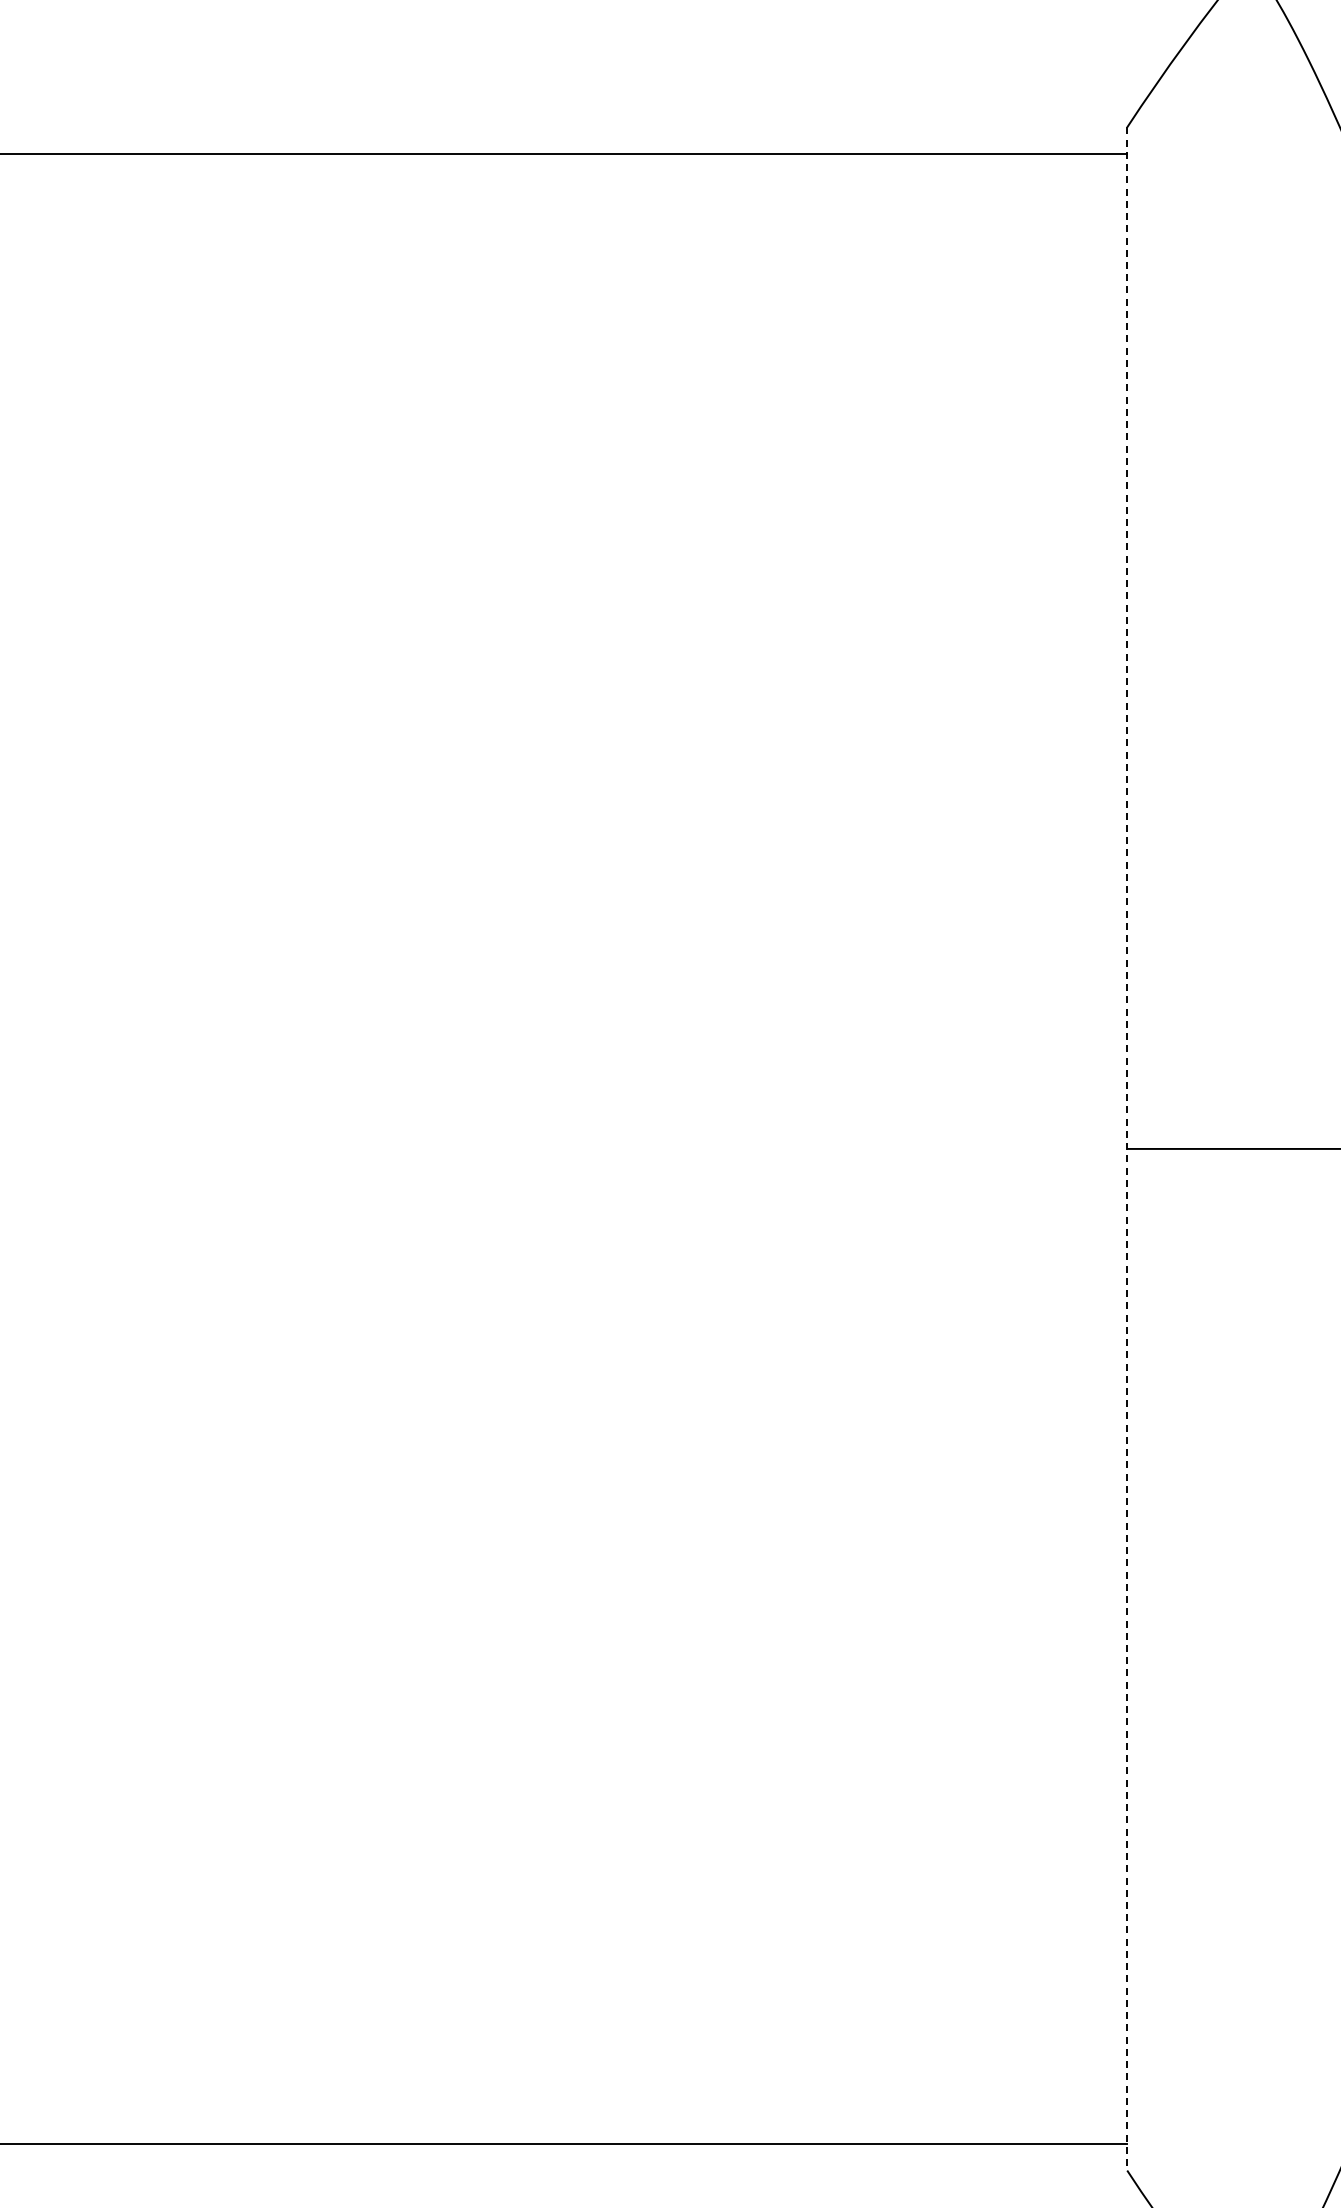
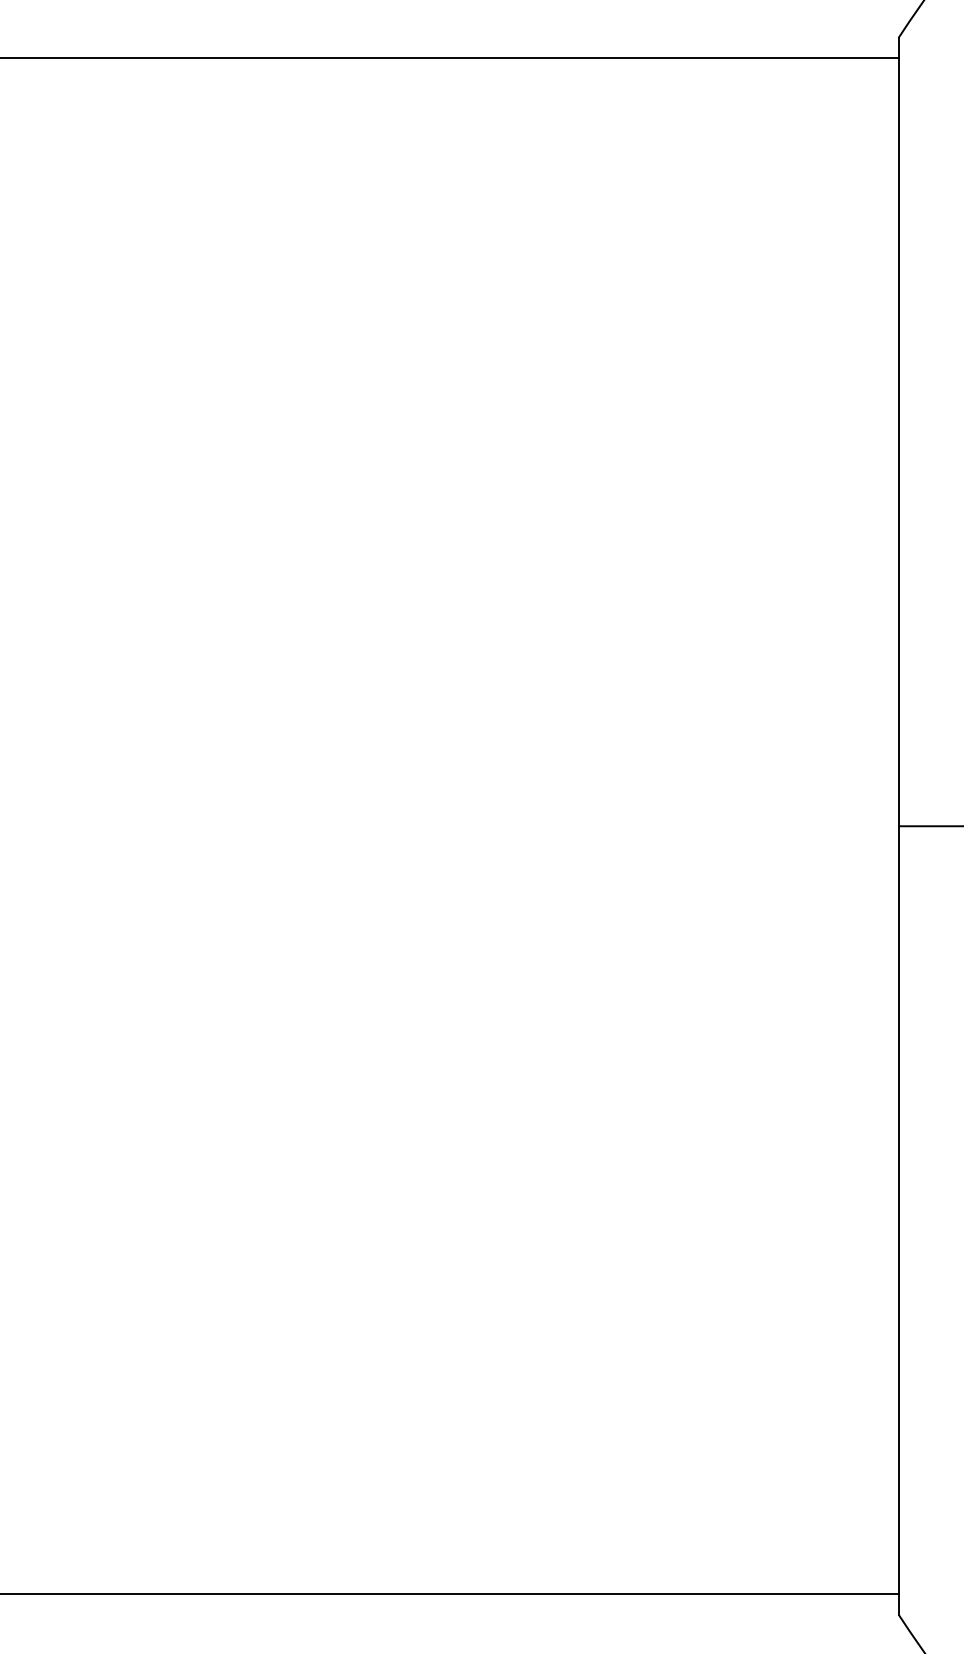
line: (1127, 1148) -> (898, 825), dashed -> solid

